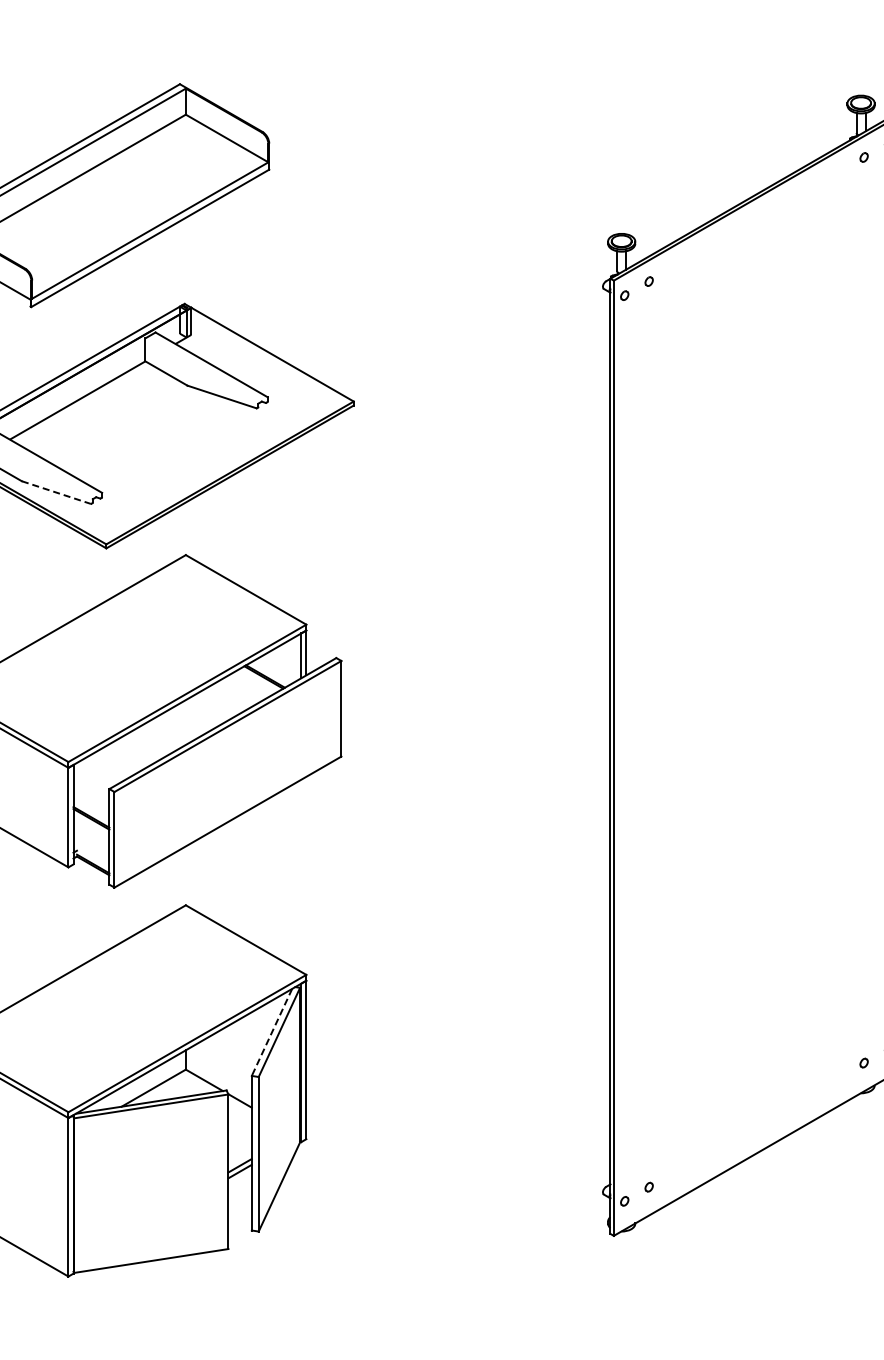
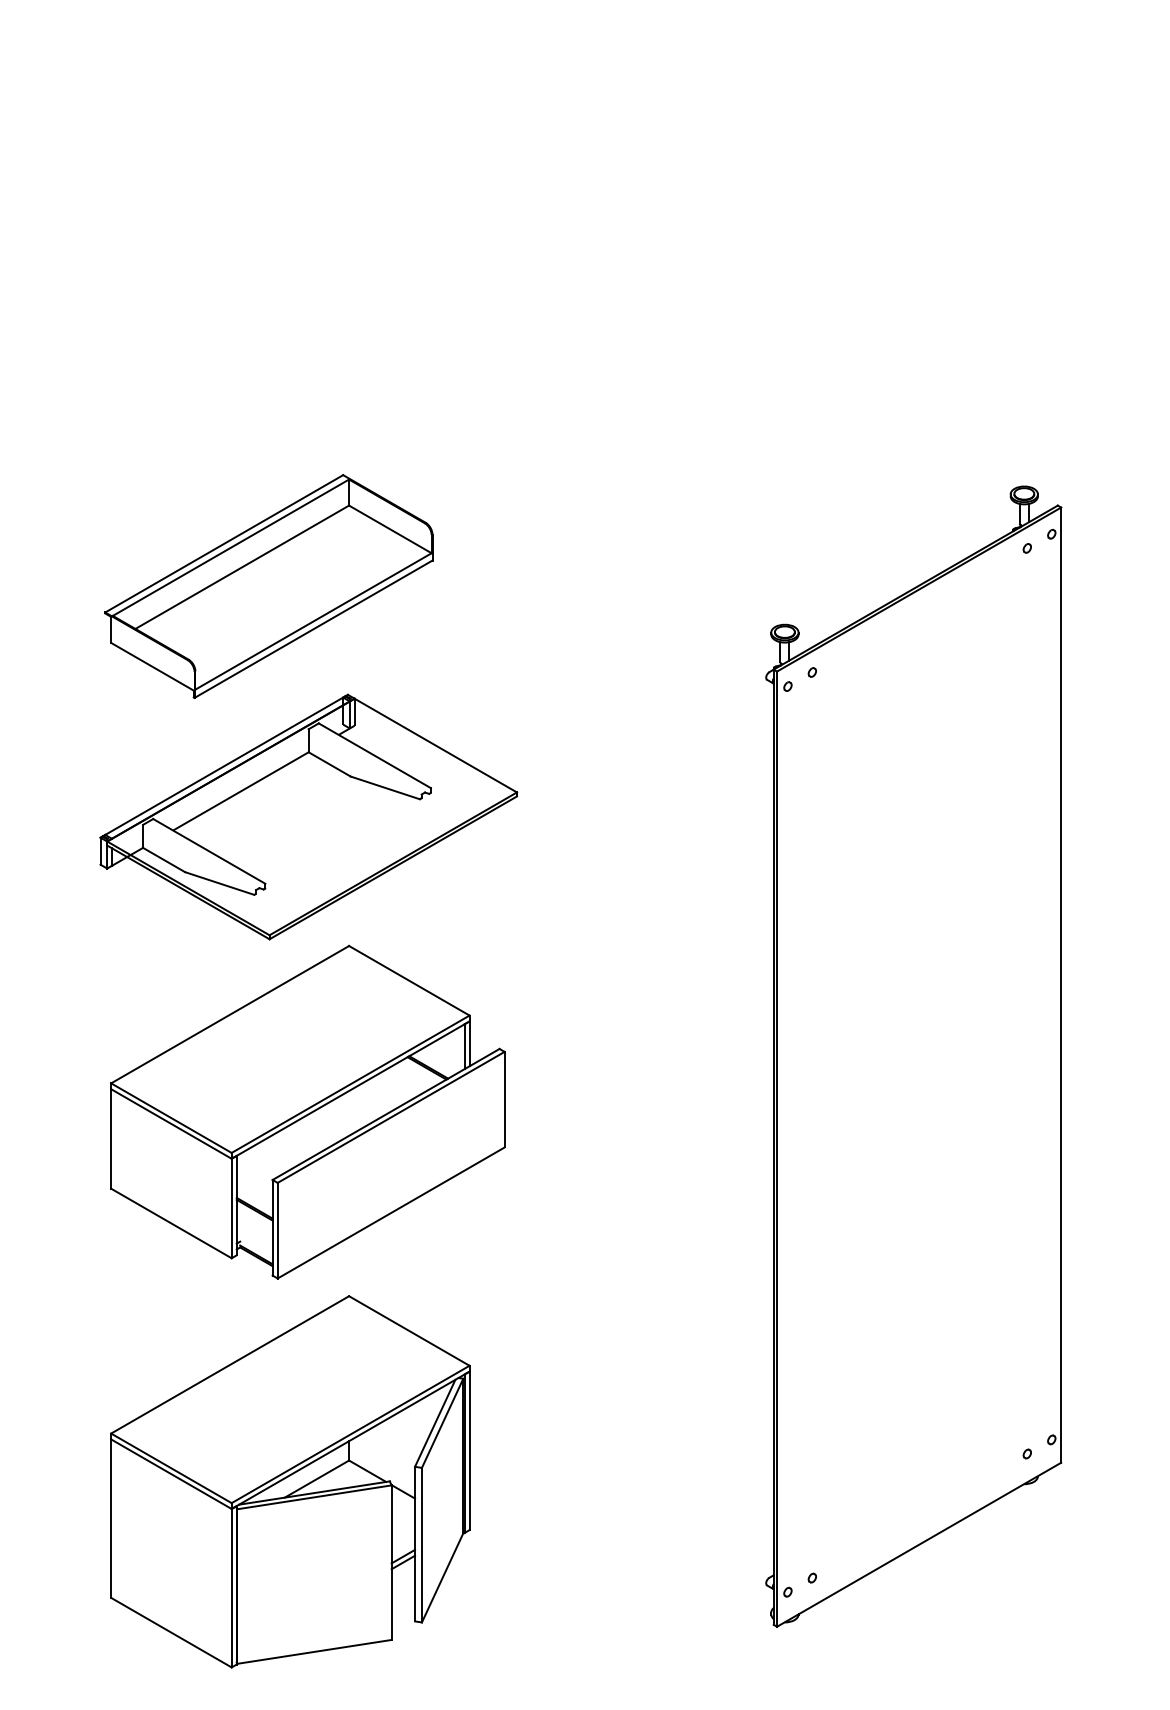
line: (56, 492) -> (219, 883), dashed -> solid
line: (272, 1032) -> (435, 1423), dashed -> solid

